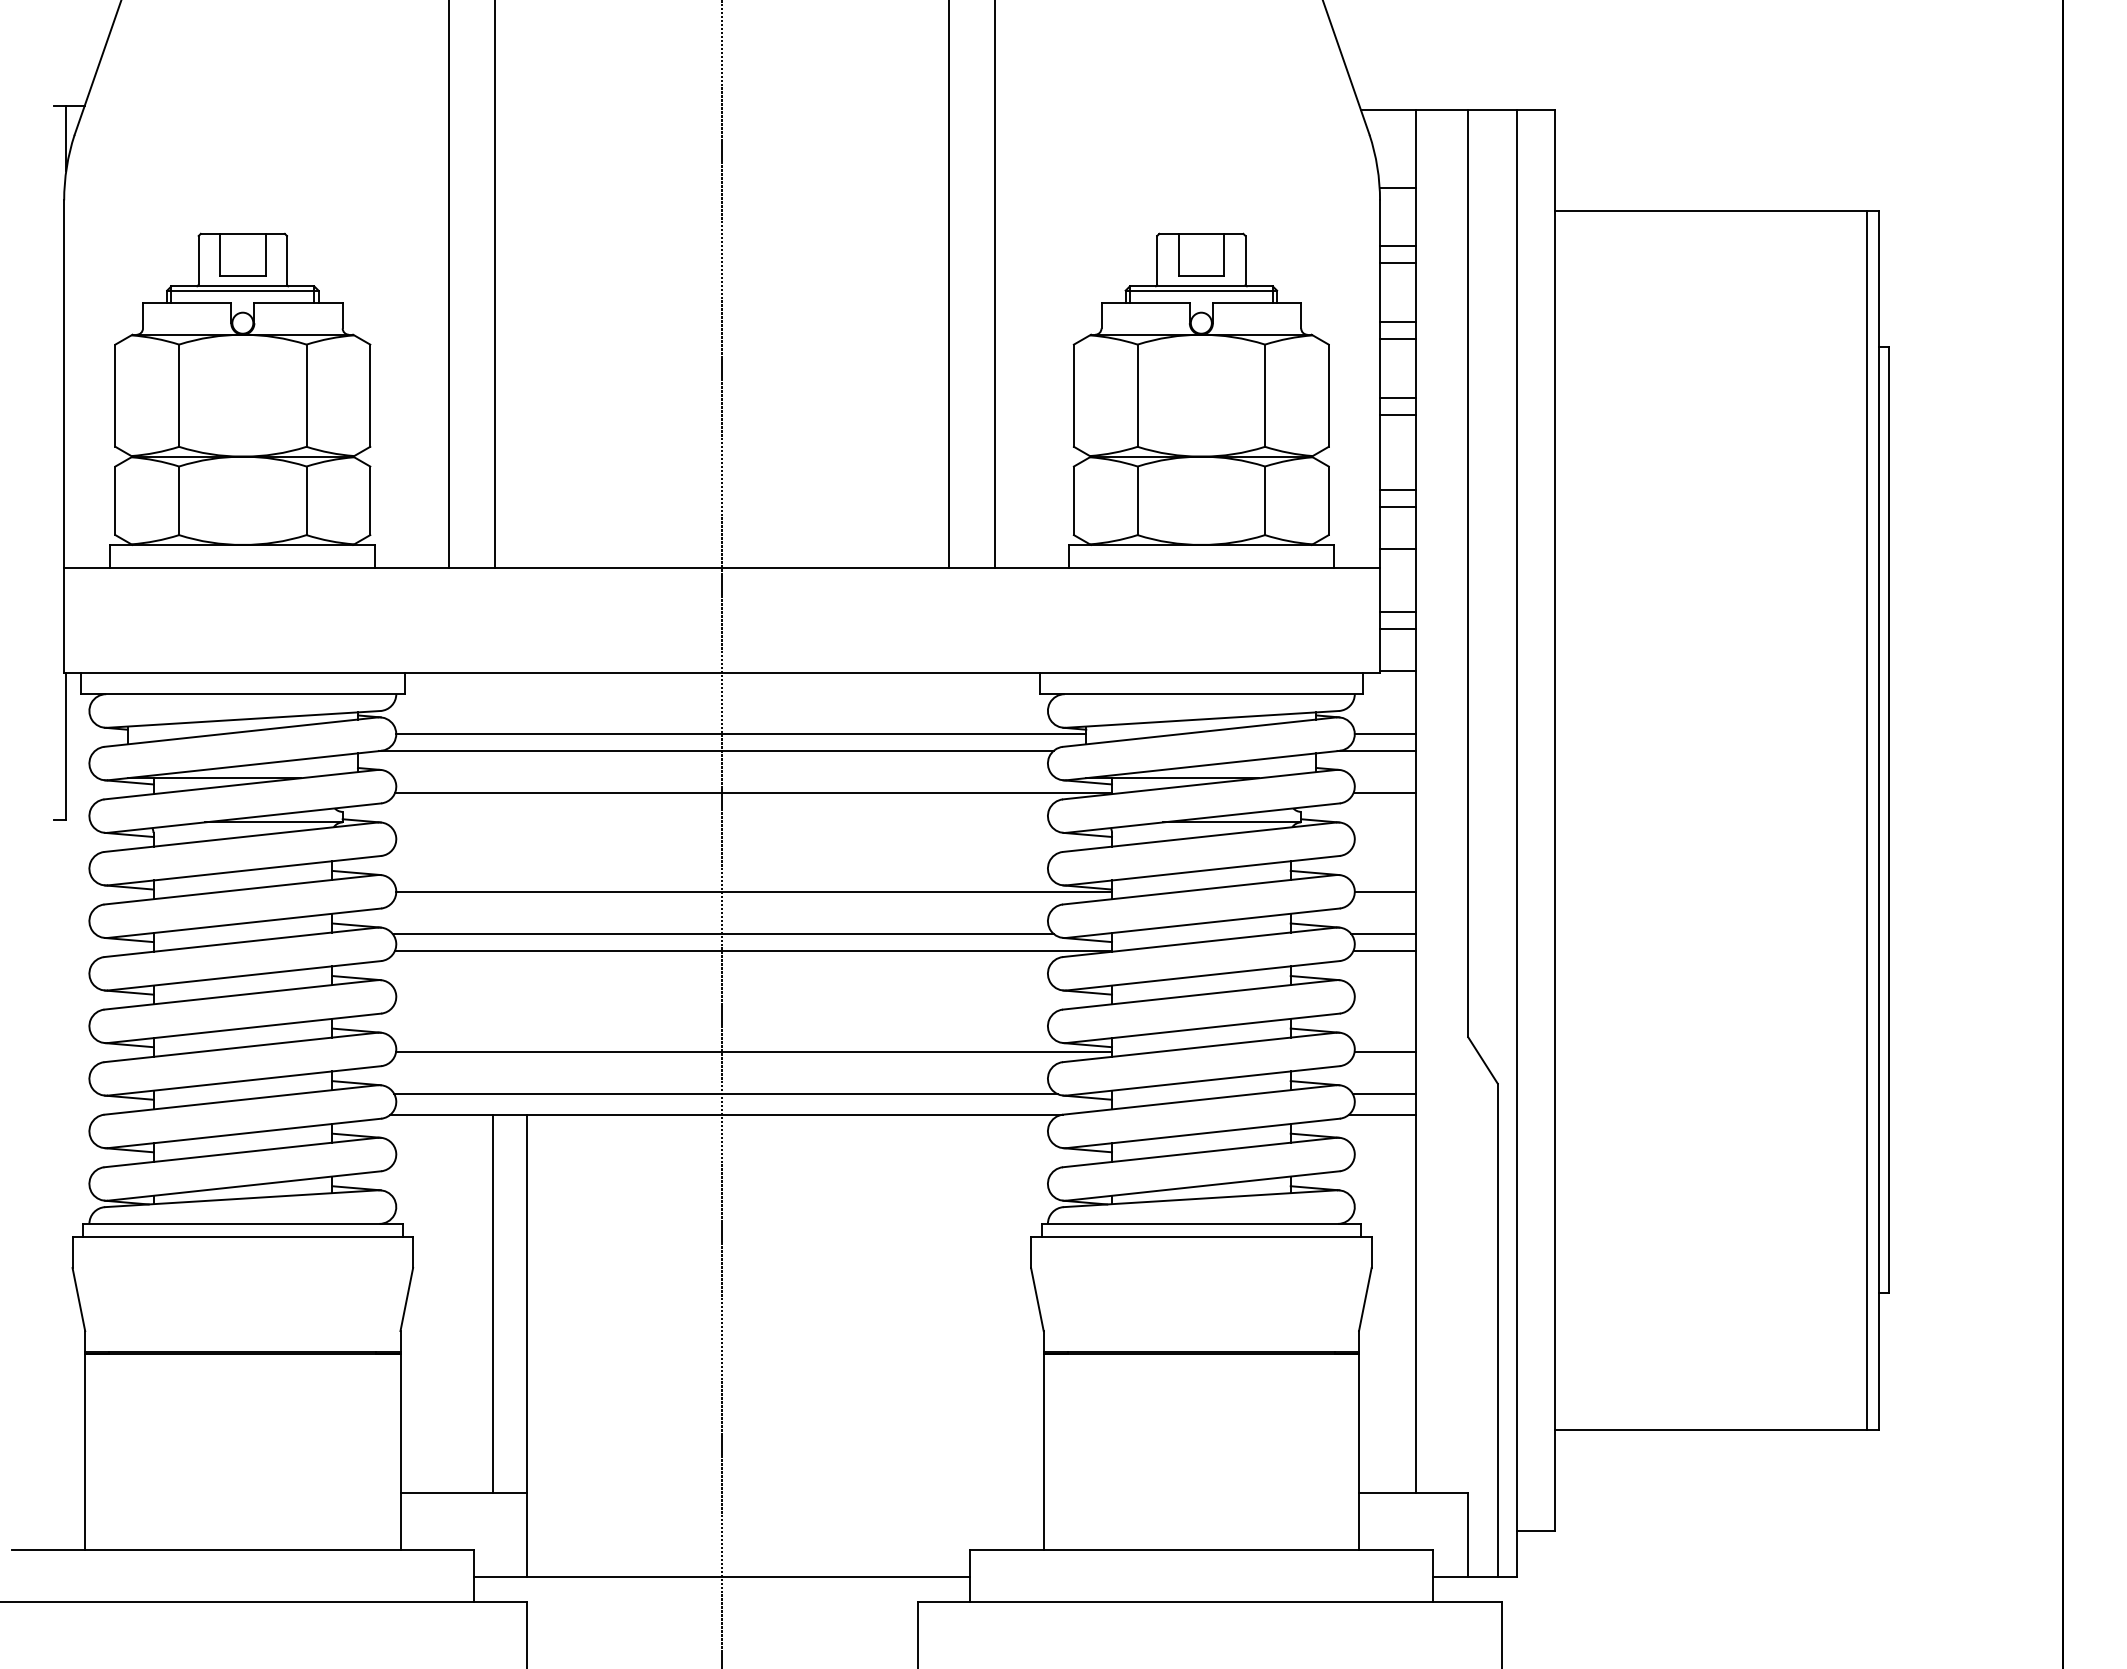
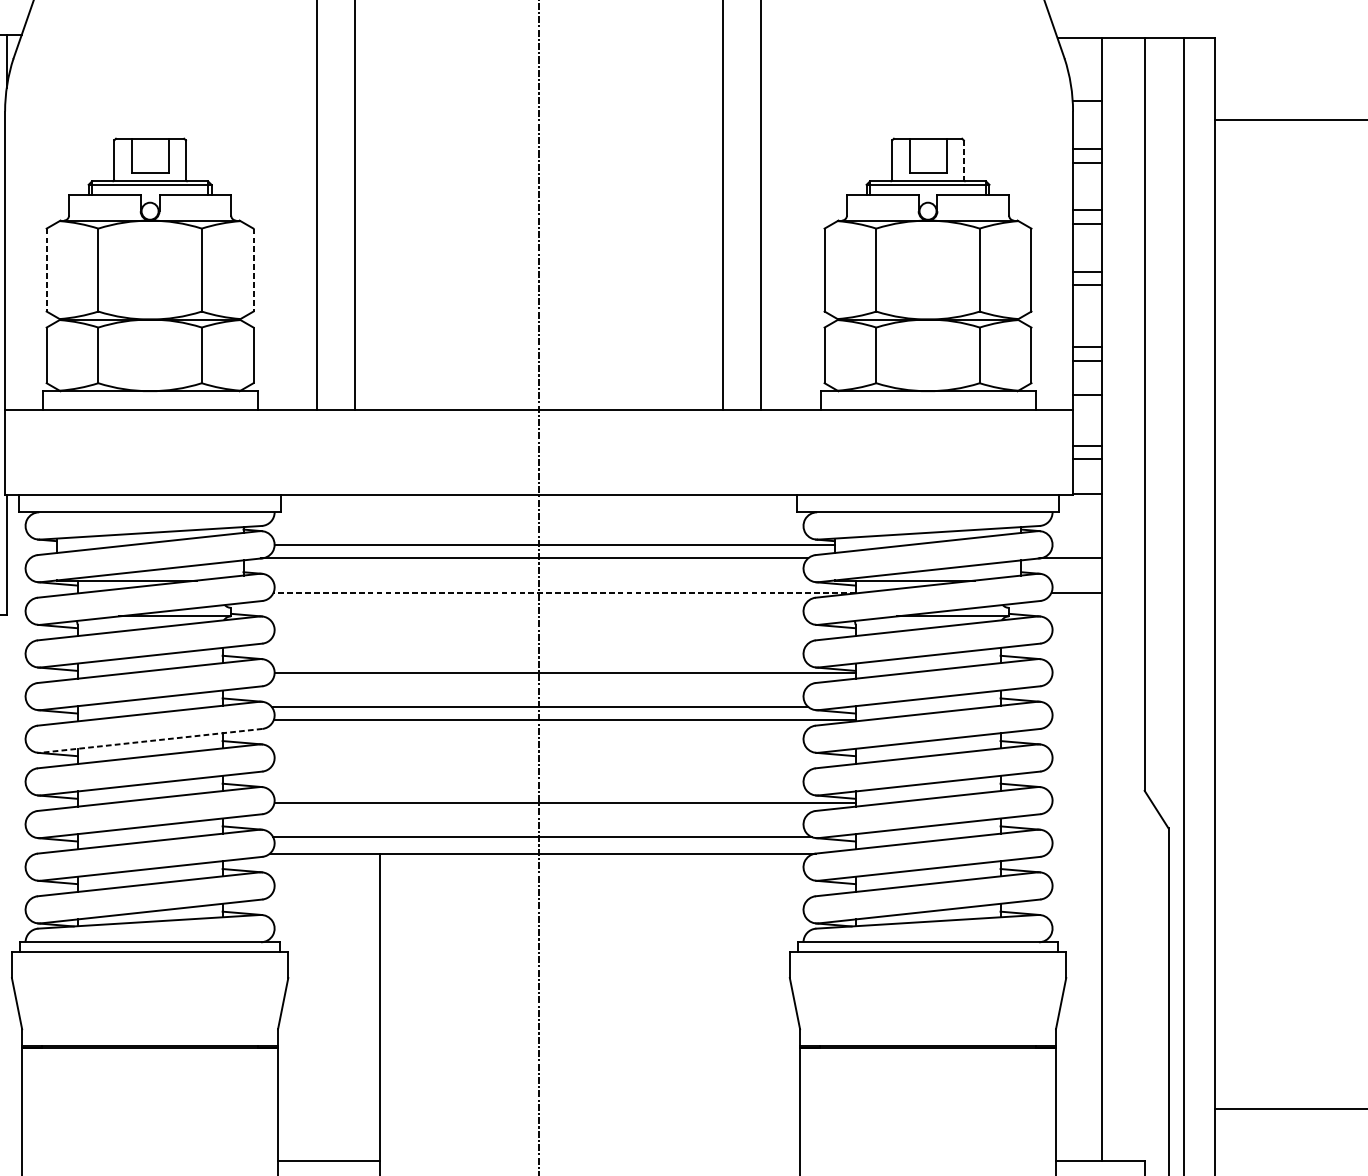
line: (1245, 260) -> (963, 160), solid -> dashed
line: (115, 396) -> (46, 270), solid -> dashed
line: (370, 396) -> (253, 270), solid -> dashed
line: (1384, 734) -> (1076, 545), removed
line: (753, 793) -> (564, 592), solid -> dashed
line: (1384, 891) -> (1076, 672), removed
line: (1383, 933) -> (1075, 706), removed
line: (1384, 950) -> (1076, 720), removed
line: (244, 975) -> (151, 740), solid -> dashed
line: (1384, 1051) -> (1076, 802), removed
line: (1383, 1094) -> (1075, 837), removed
line: (1381, 1114) -> (1074, 853), removed
line: (492, 1303) -> (352, 1006), removed

